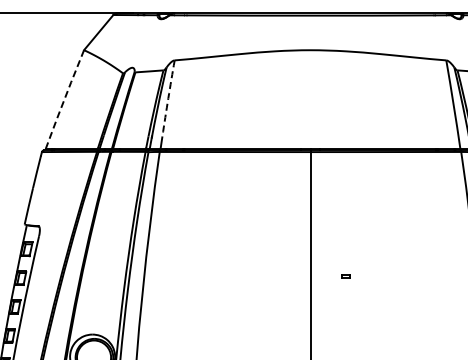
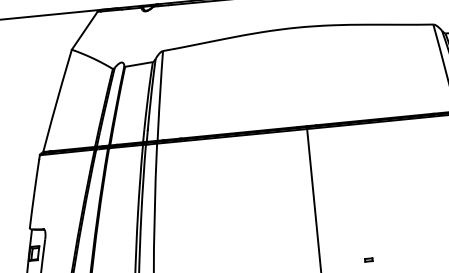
arc: (168, 98) -> (160, 89), dashed -> solid
line: (64, 99) -> (57, 100), dashed -> solid
part: (345, 276) -> (368, 260), moved

